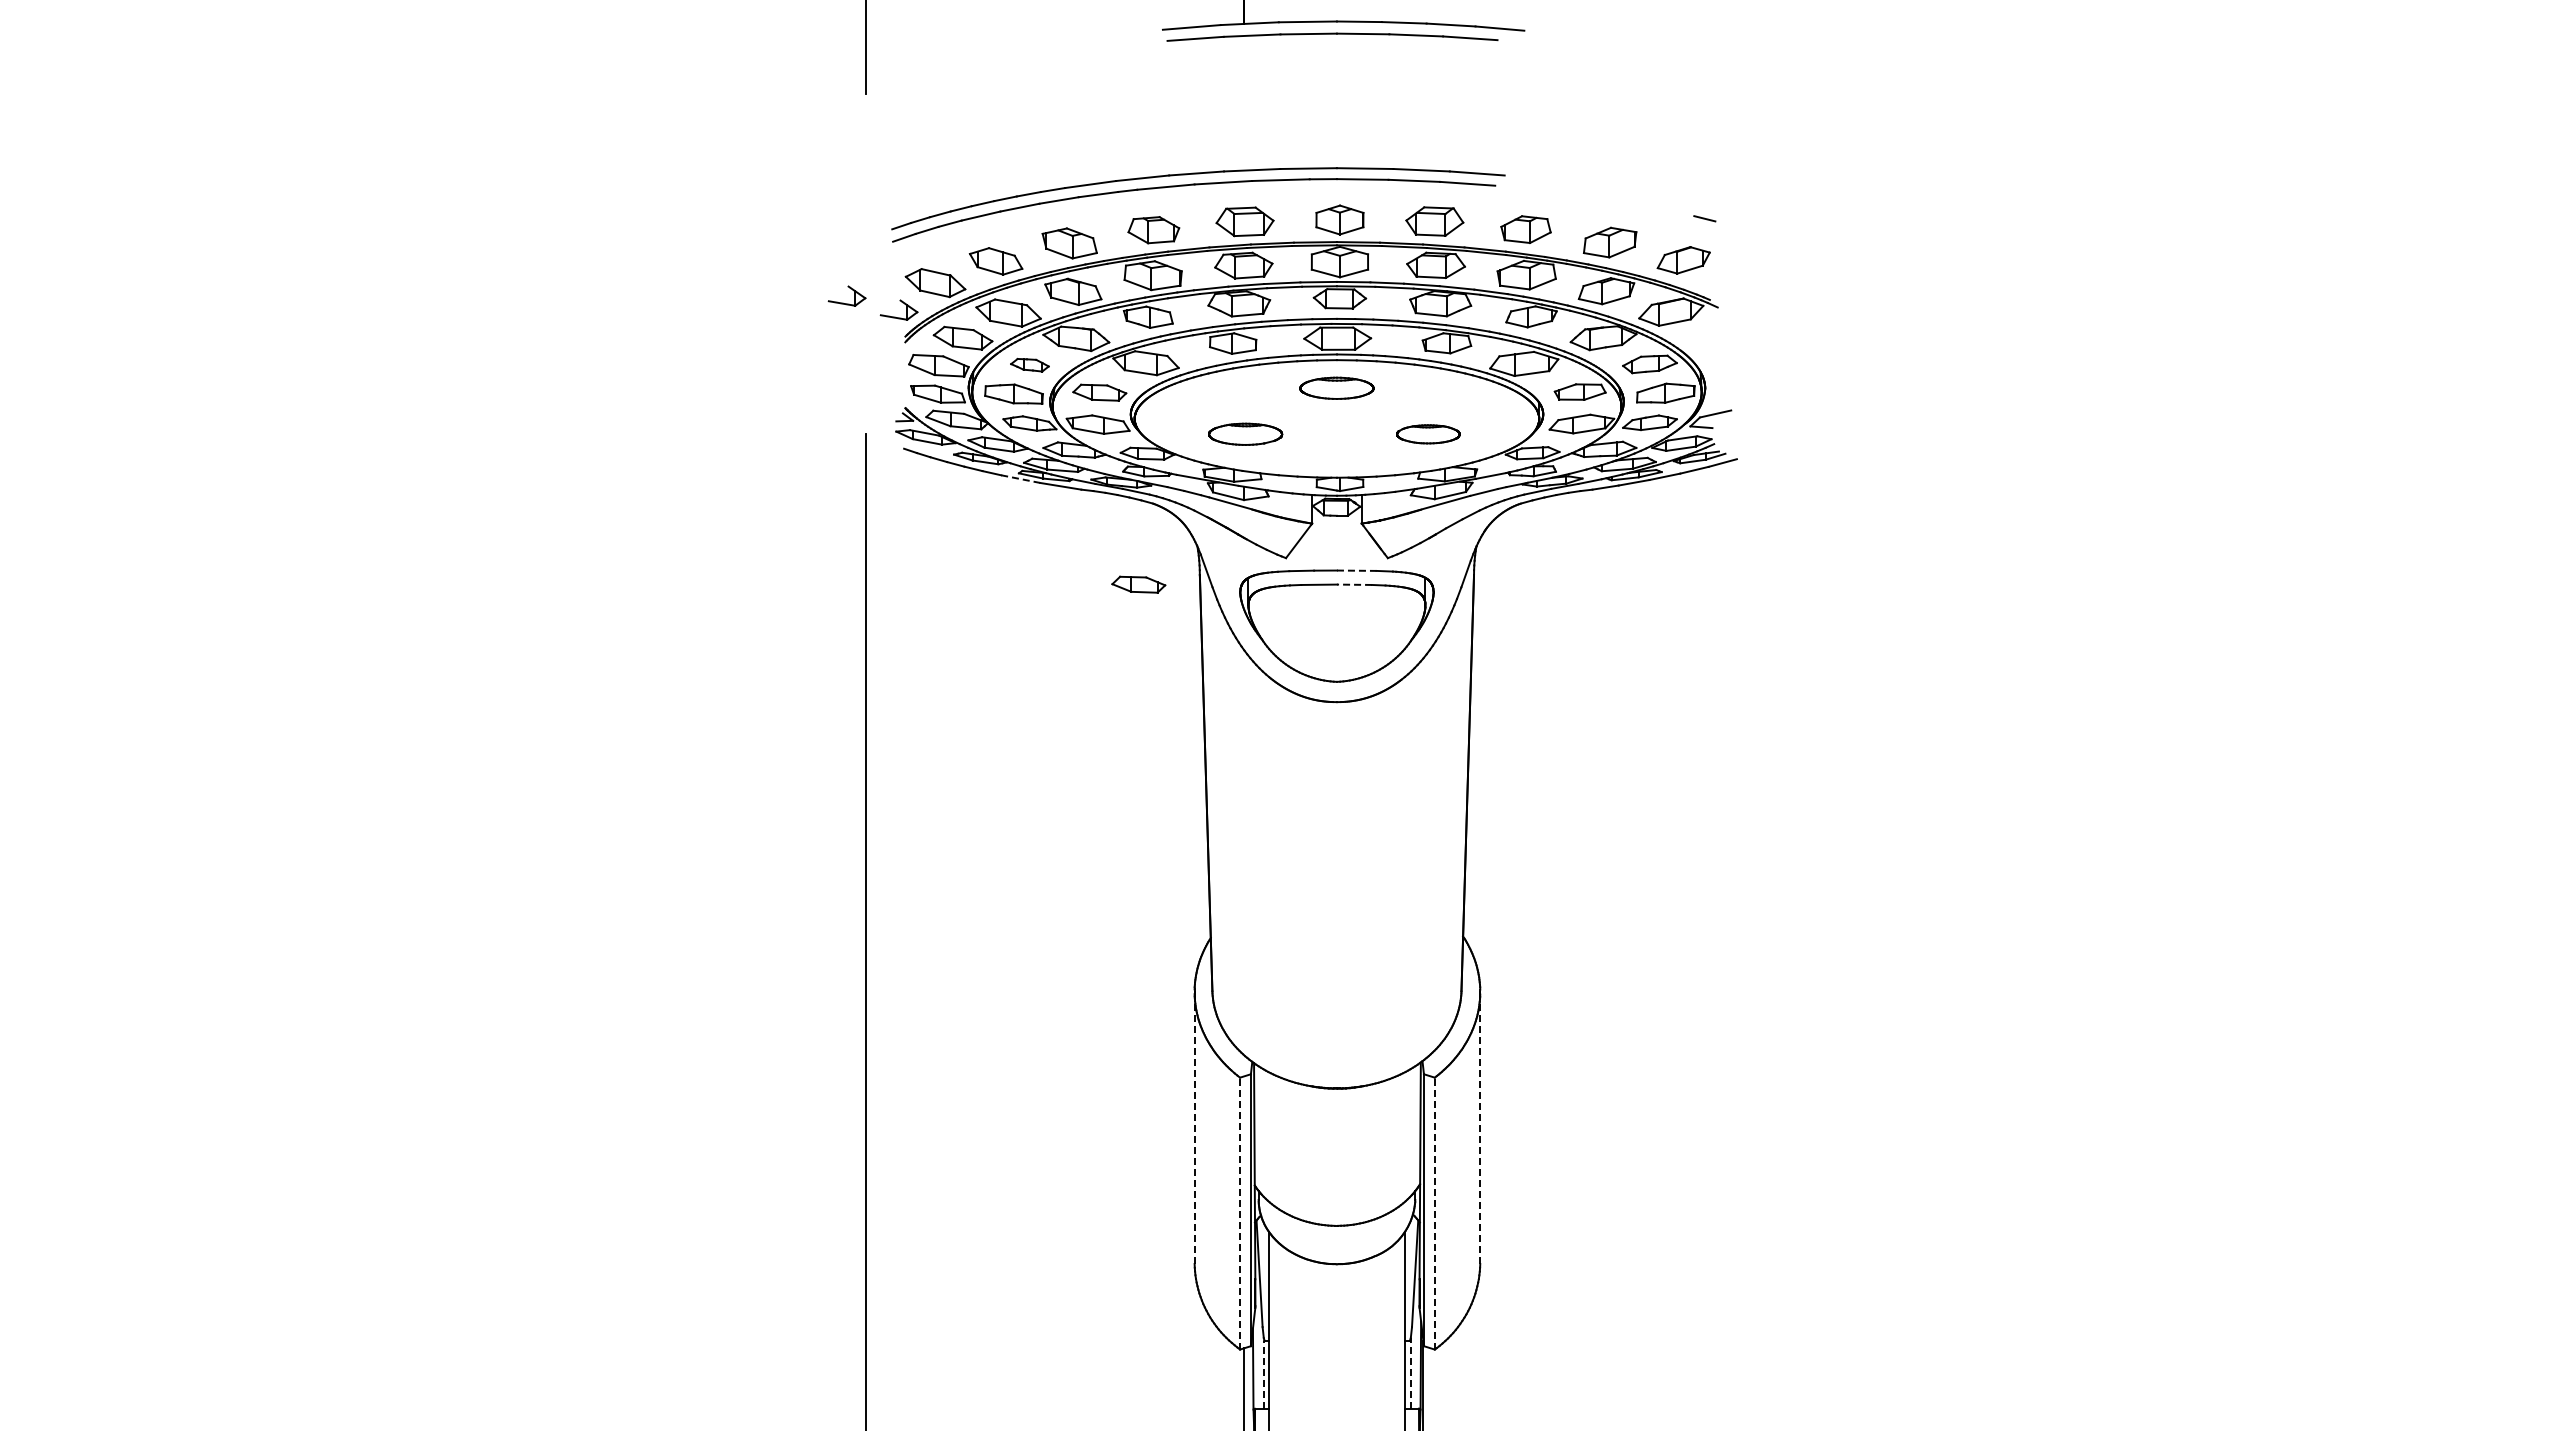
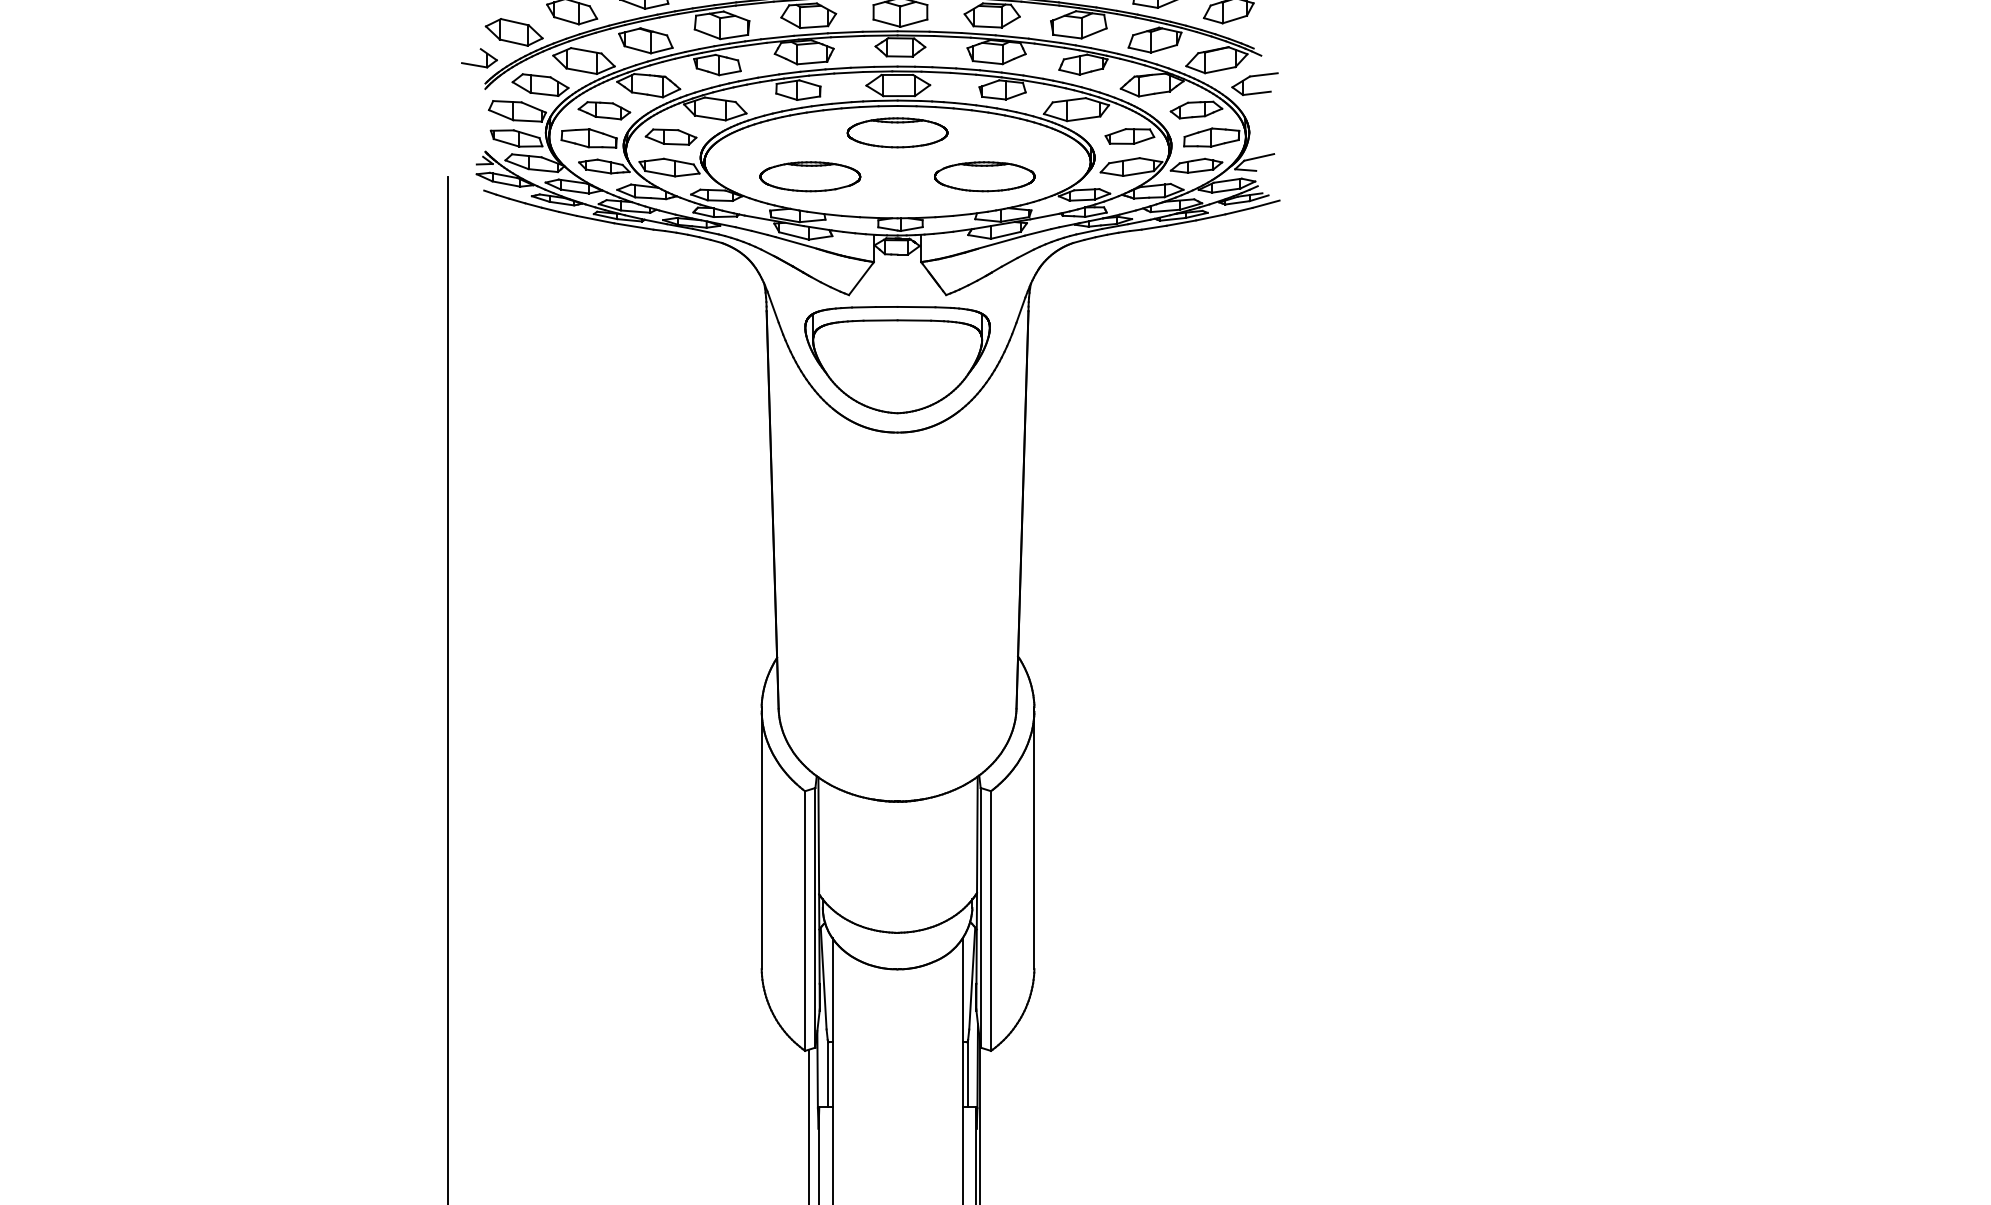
part: (850, 289) -> (433, 38), removed
part: (1710, 329) -> (1254, 76), added
part: (1029, 365) -> (603, 111), size x1.43
part: (1336, 388) -> (897, 133), size x1.43
part: (1245, 434) -> (810, 177), size x1.43
part: (1428, 434) -> (985, 177), size x1.67
line: (1020, 479) -> (595, 219), dashed -> solid
line: (1356, 570) -> (916, 306), dashed -> solid
part: (1138, 584) -> (708, 320), removed
line: (1354, 584) -> (914, 320), dashed -> solid
line: (1194, 1128) -> (761, 839), dashed -> solid
line: (1480, 1128) -> (1034, 839), dashed -> solid
line: (1240, 1213) -> (805, 920), dashed -> solid
line: (1434, 1213) -> (990, 920), dashed -> solid
line: (1410, 1373) -> (967, 1073), dashed -> solid
line: (1264, 1374) -> (828, 1074), dashed -> solid

